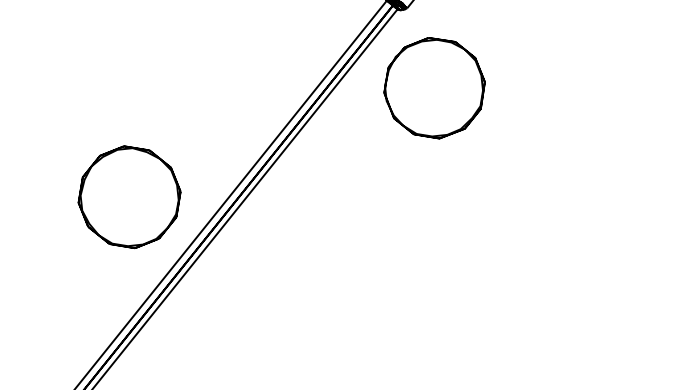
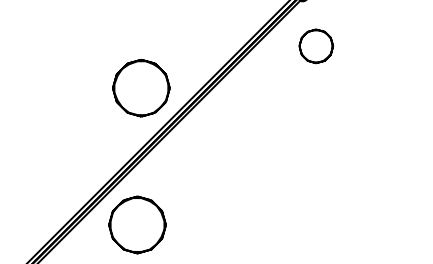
part: (435, 88) -> (316, 46), size x0.6

